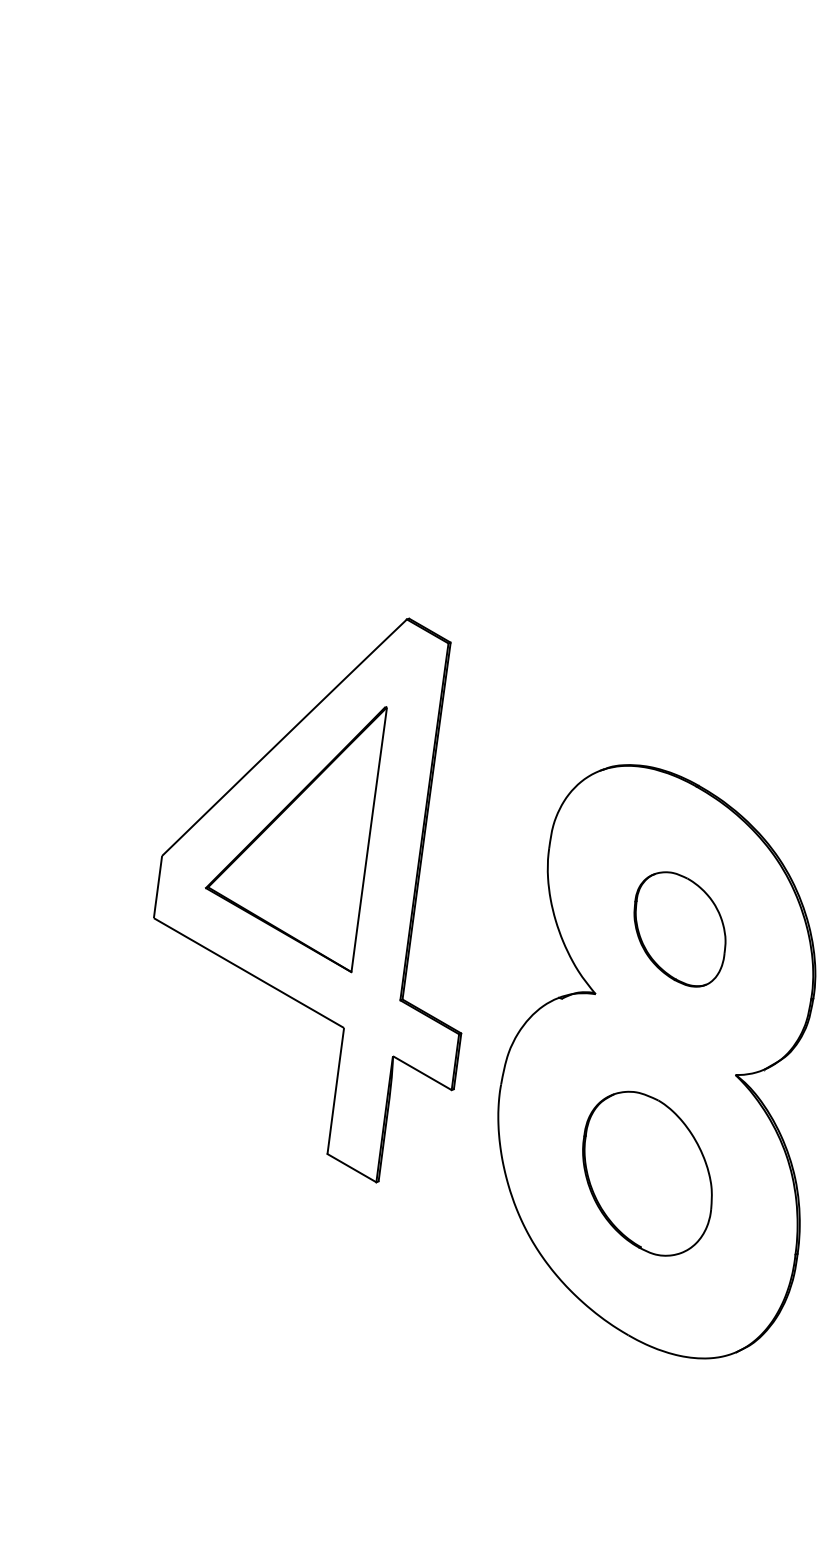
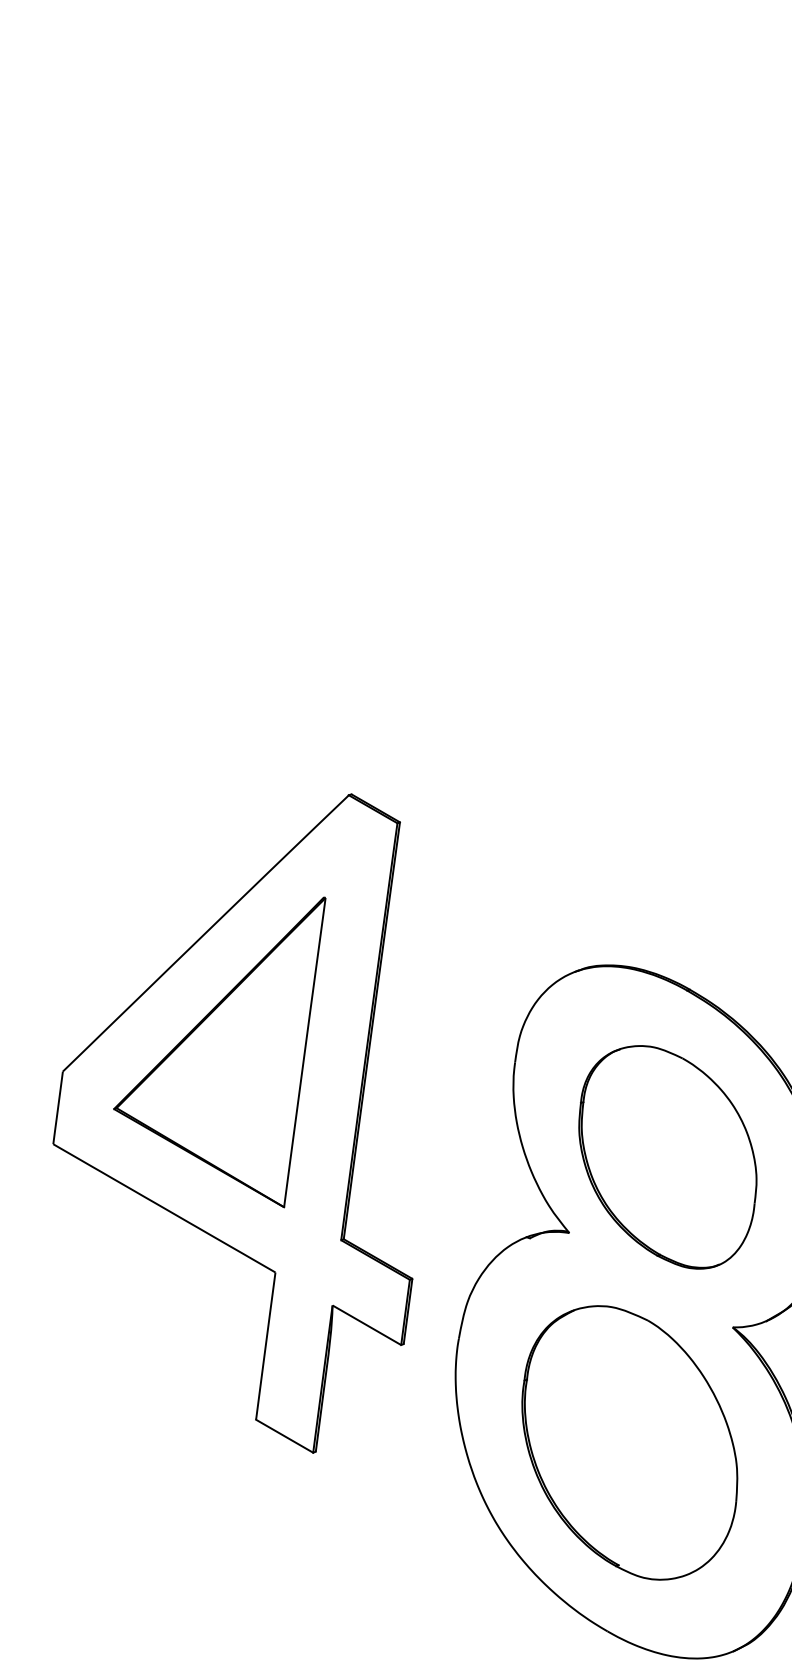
part: (679, 929) -> (667, 1157), size x1.67
part: (647, 1173) -> (629, 1442), size x1.43

